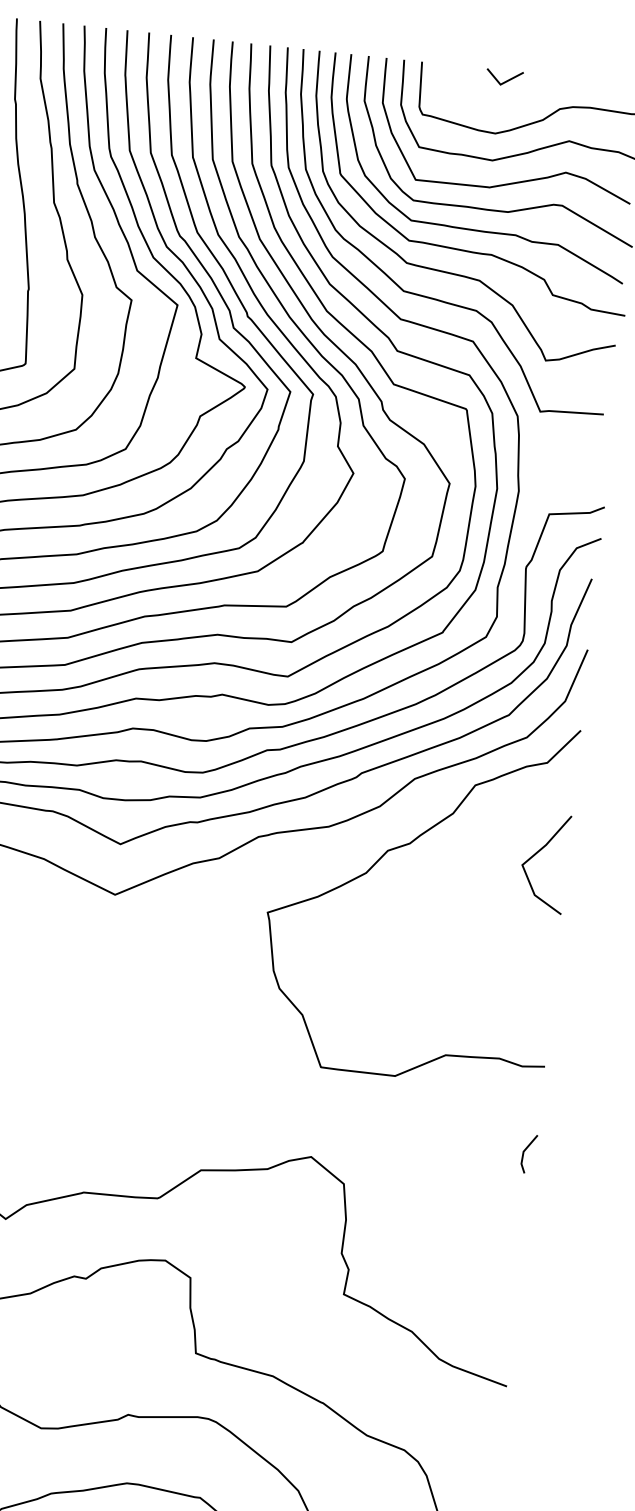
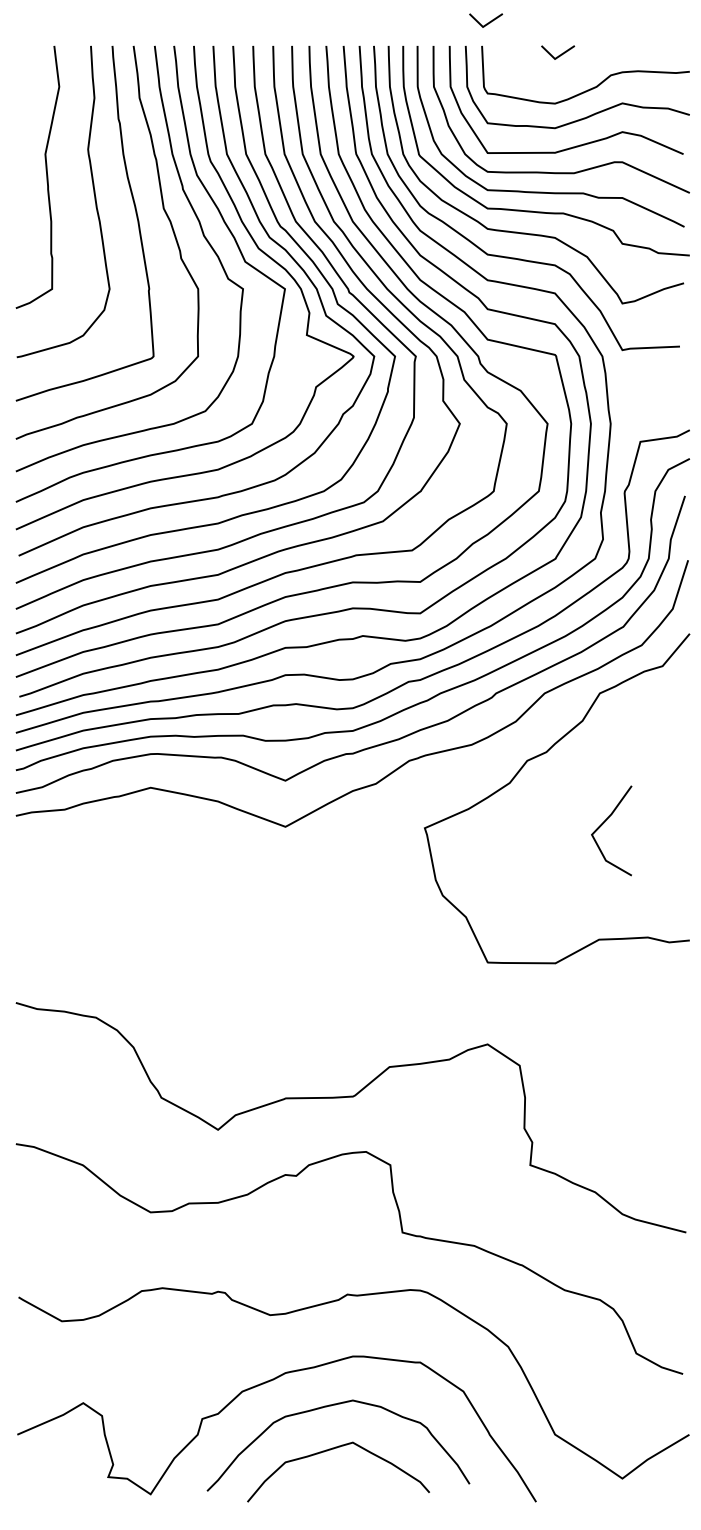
line: (430, 36) -> (487, 22), added
line: (537, 854) -> (604, 823), moved
line: (525, 1151) -> (680, 1018), removed

